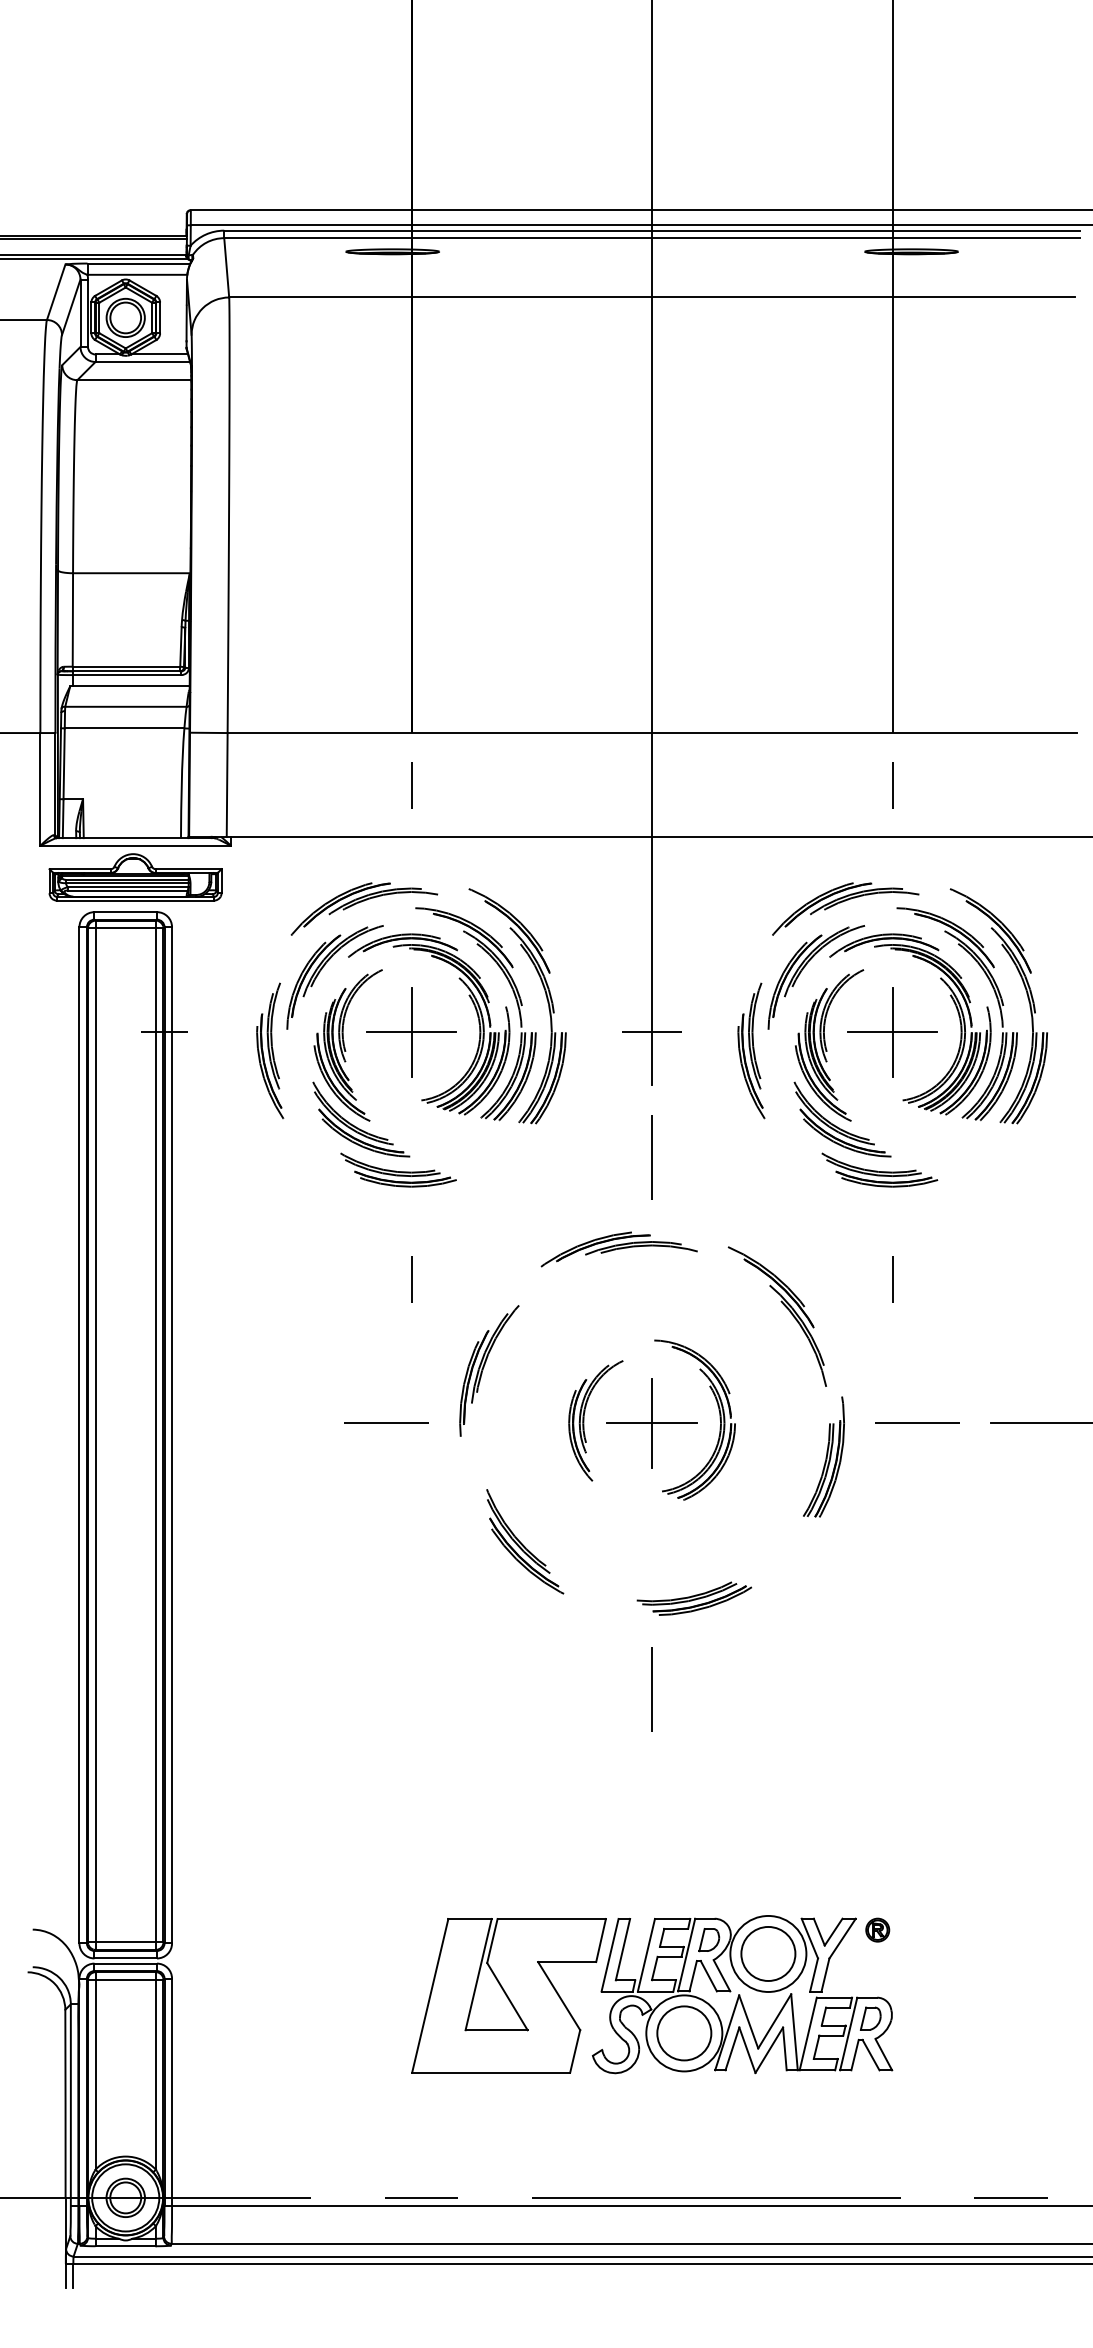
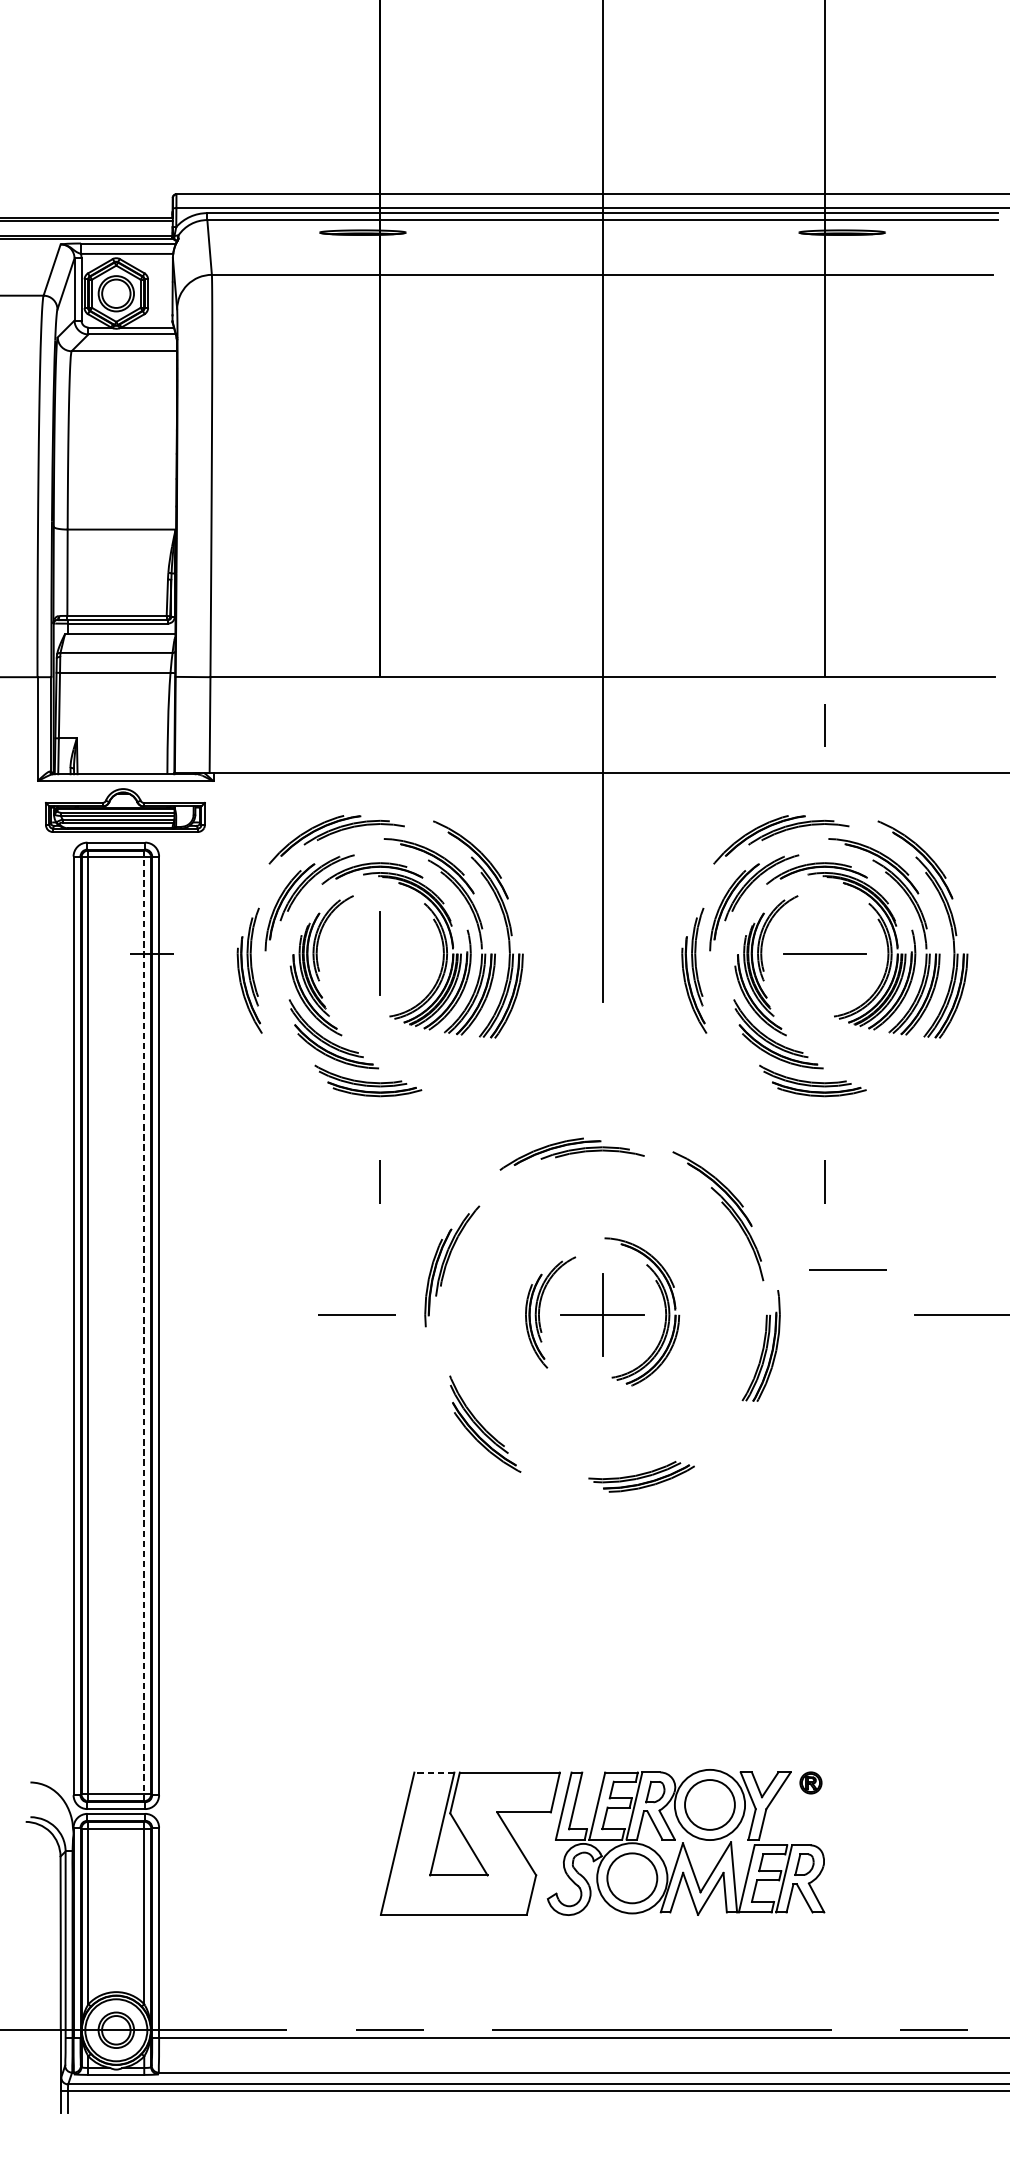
line: (411, 785) -> (380, 725), removed
line: (411, 1032) -> (380, 953), removed
line: (652, 1032) -> (602, 953), removed
line: (892, 1032) -> (824, 953), removed
line: (651, 1157) -> (601, 1069), removed
line: (917, 1422) -> (847, 1268), moved
line: (155, 1435) -> (143, 1326), solid -> dashed
line: (652, 1688) -> (602, 1559), removed
line: (470, 1918) -> (434, 1772), solid -> dashed

